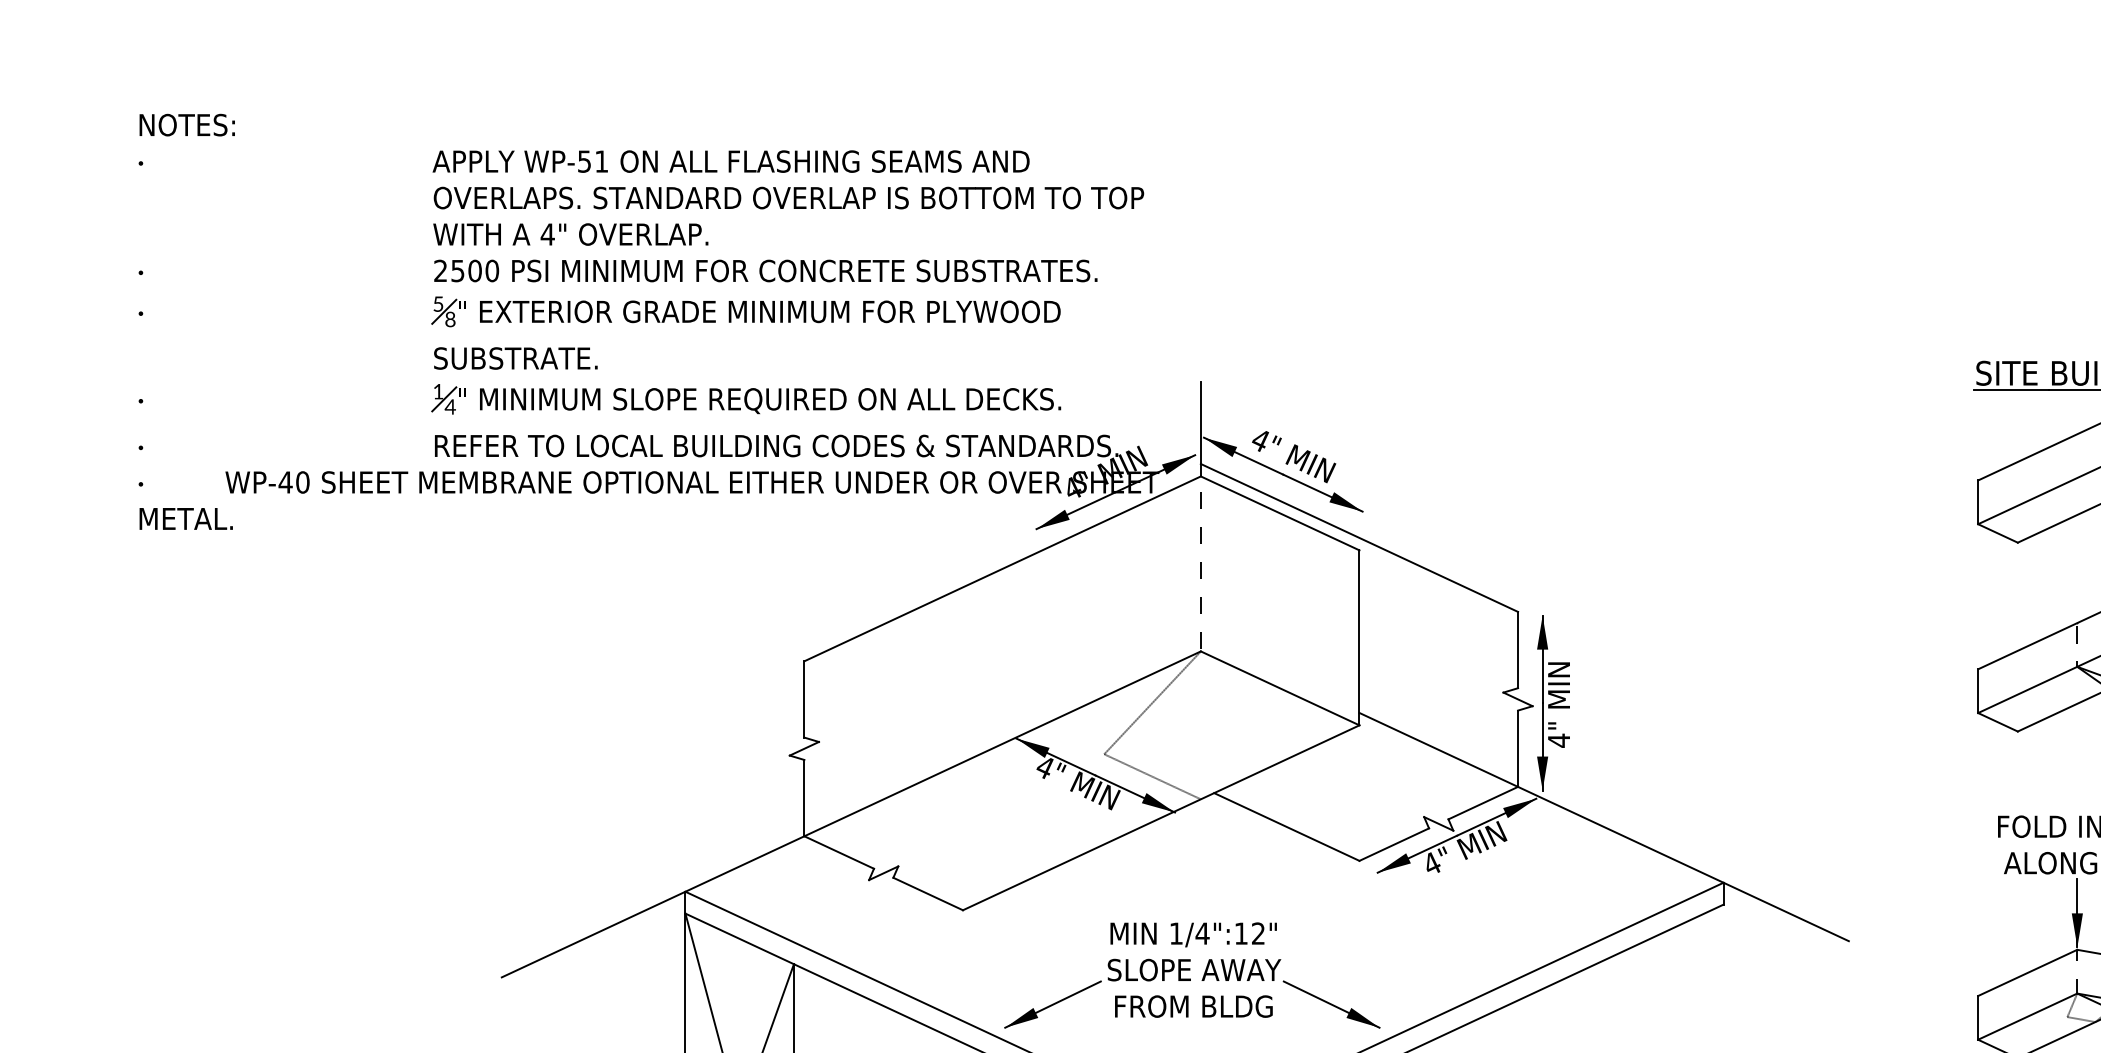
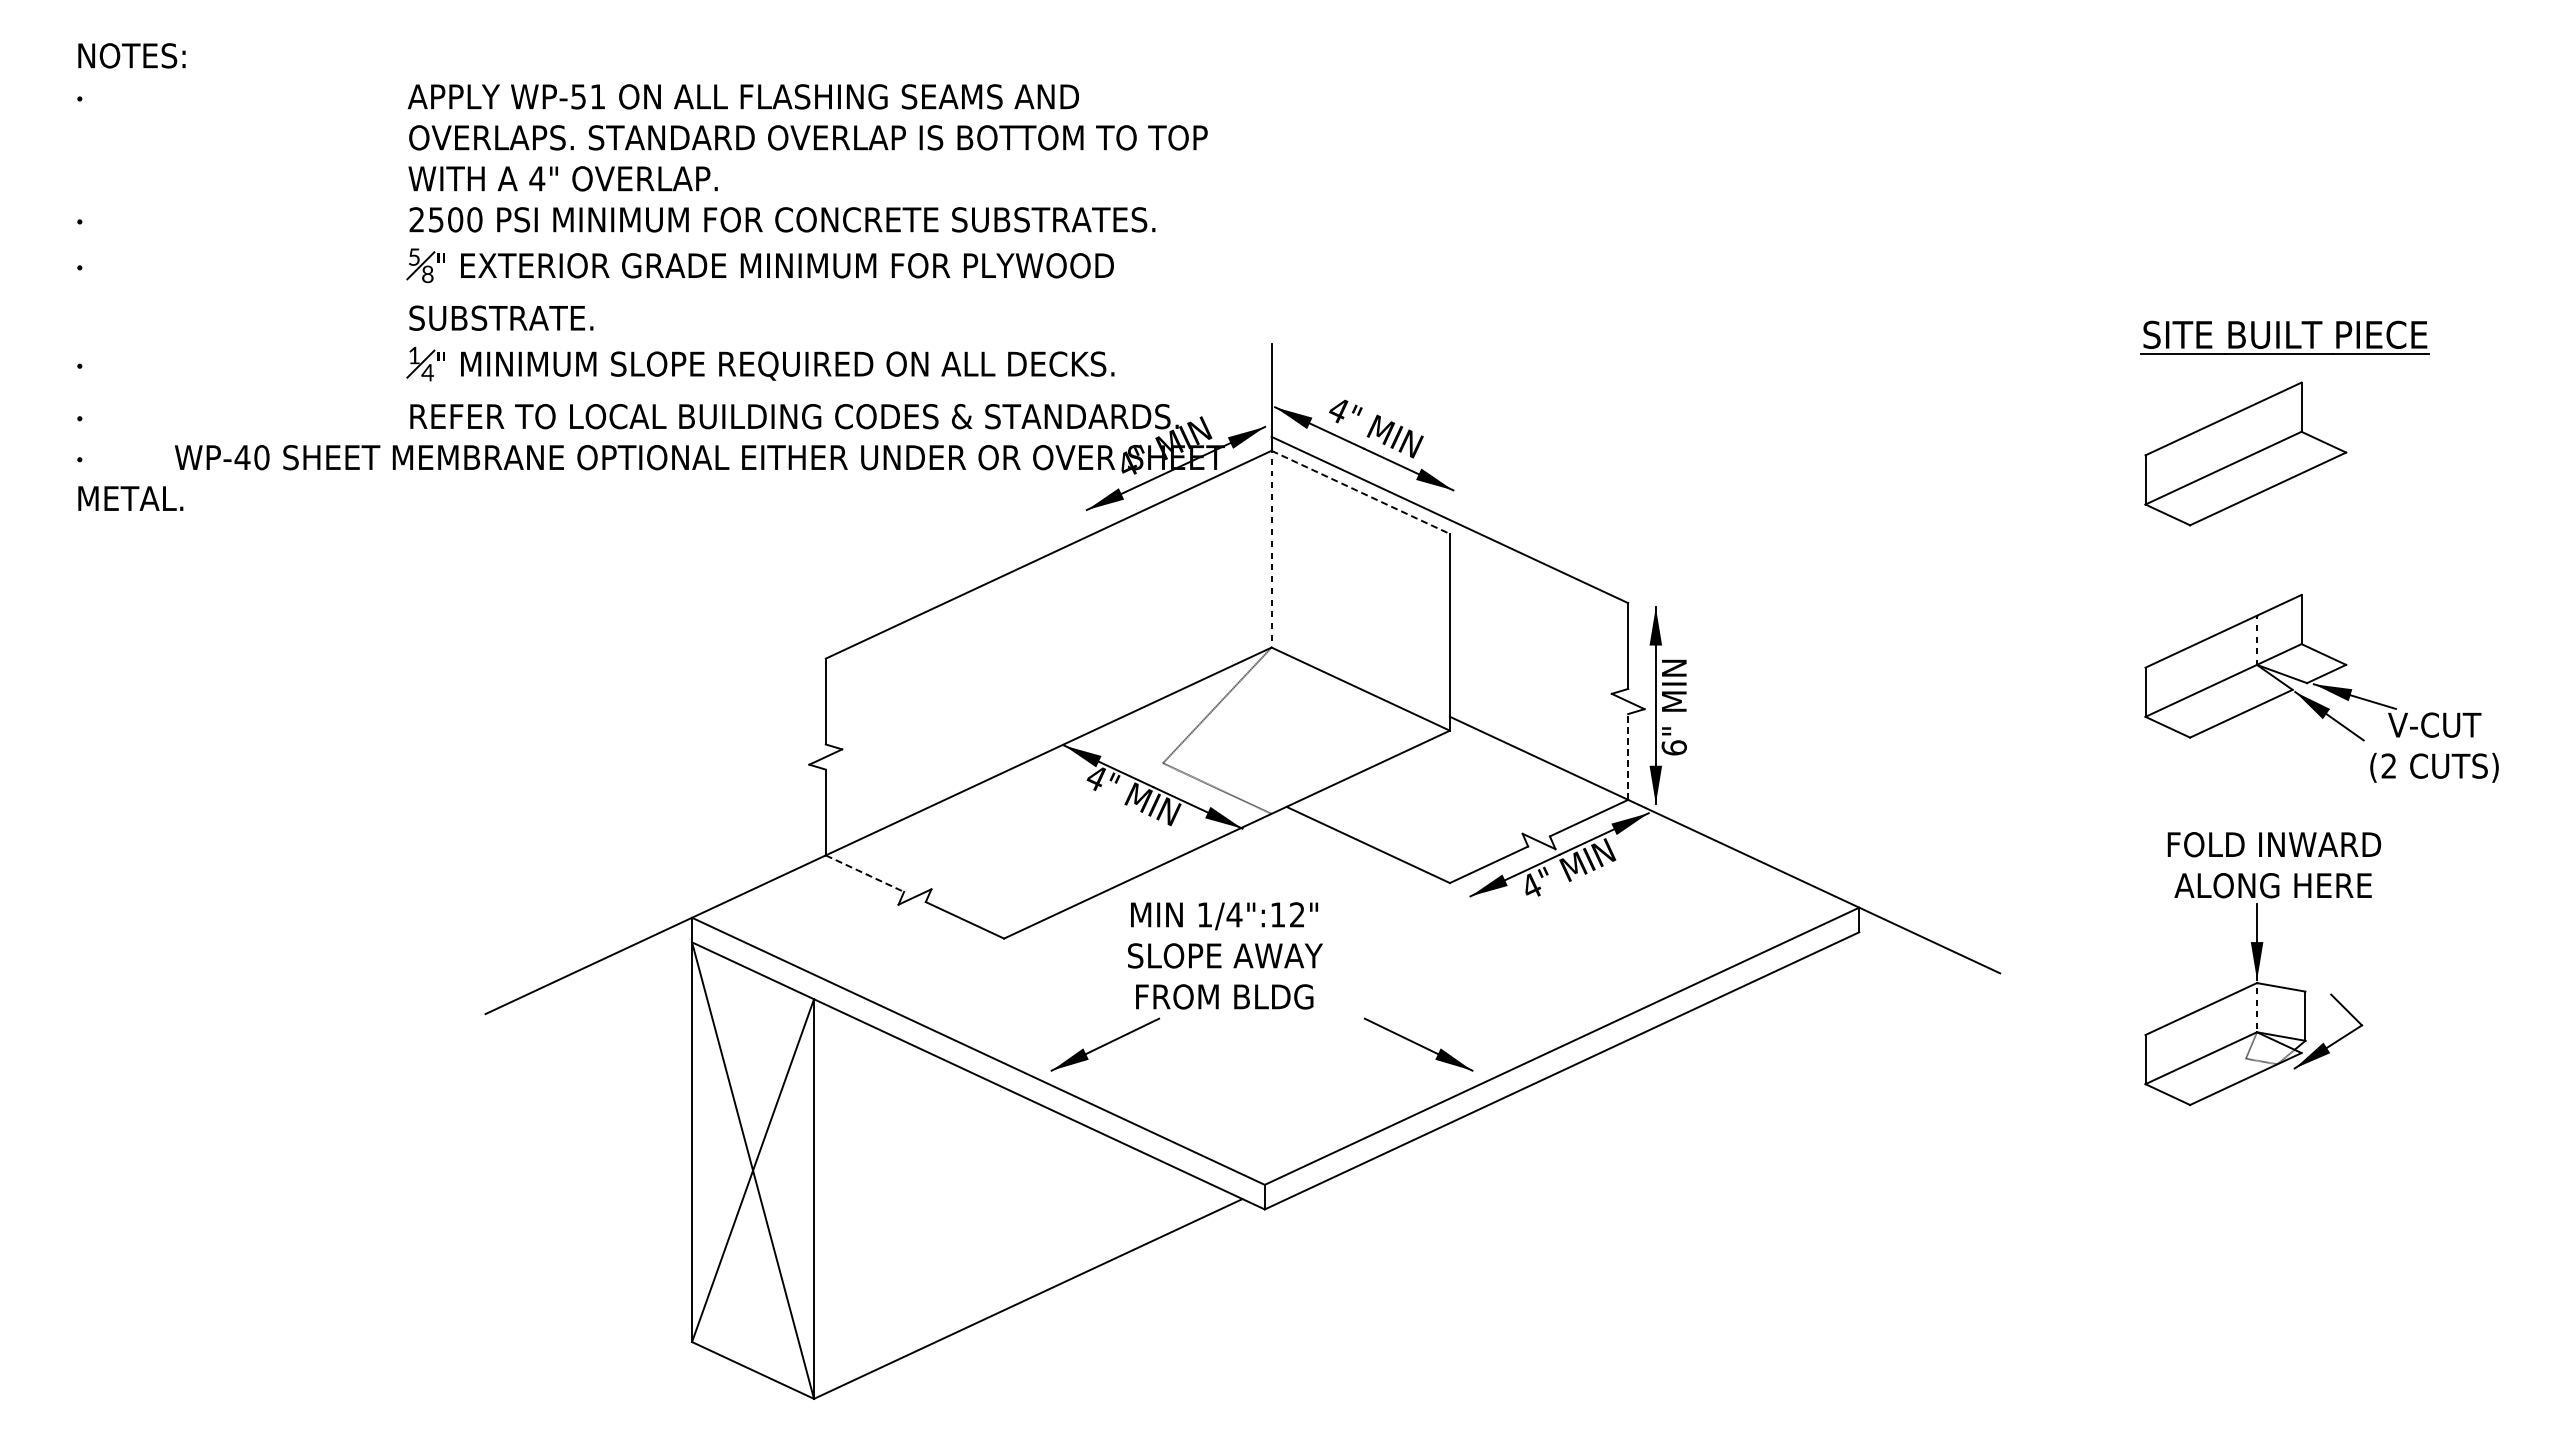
line: (1280, 513) -> (1361, 492), solid -> dashed
text: (1558, 741) -> (1673, 748), 4" -> 6"
line: (1518, 748) -> (1628, 756), solid -> dashed
line: (839, 852) -> (865, 873), solid -> dashed
text: (1194, 969) -> (1225, 955), moved

